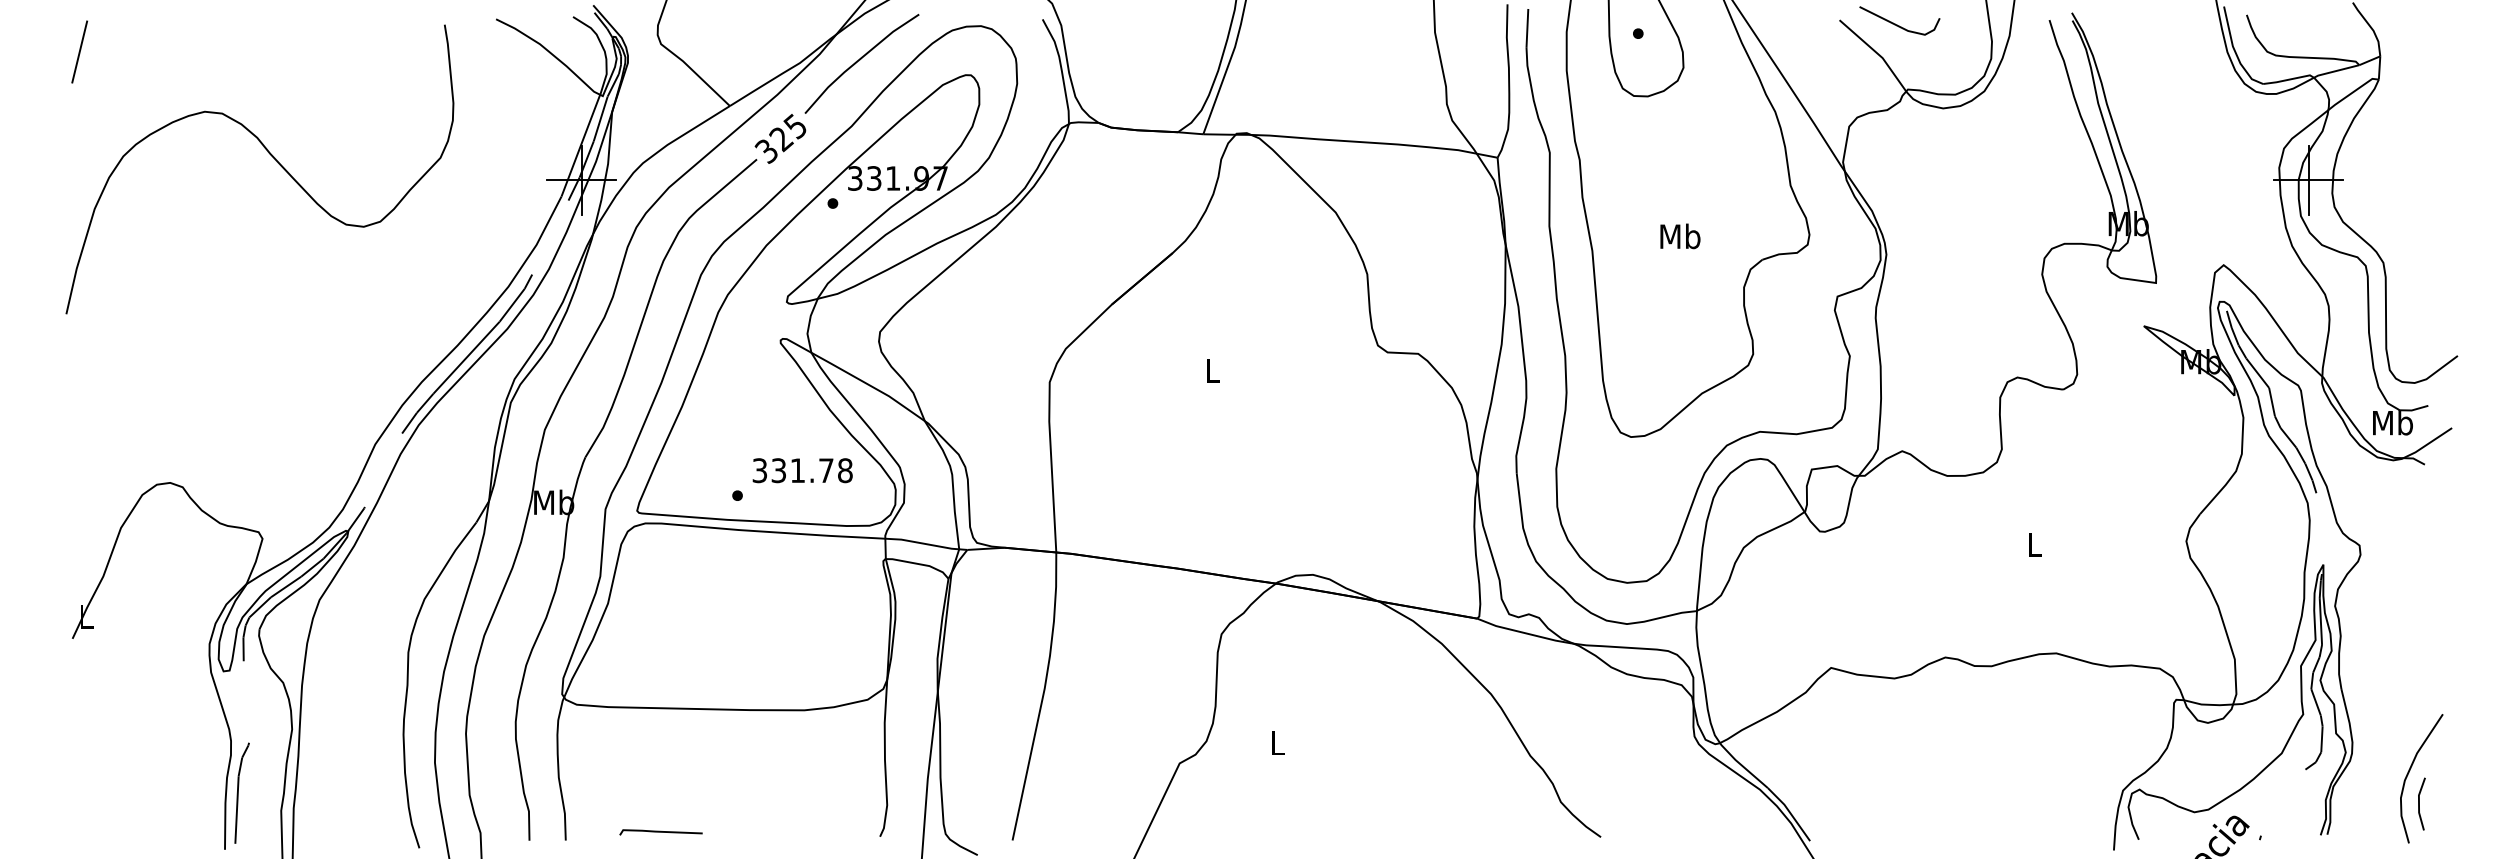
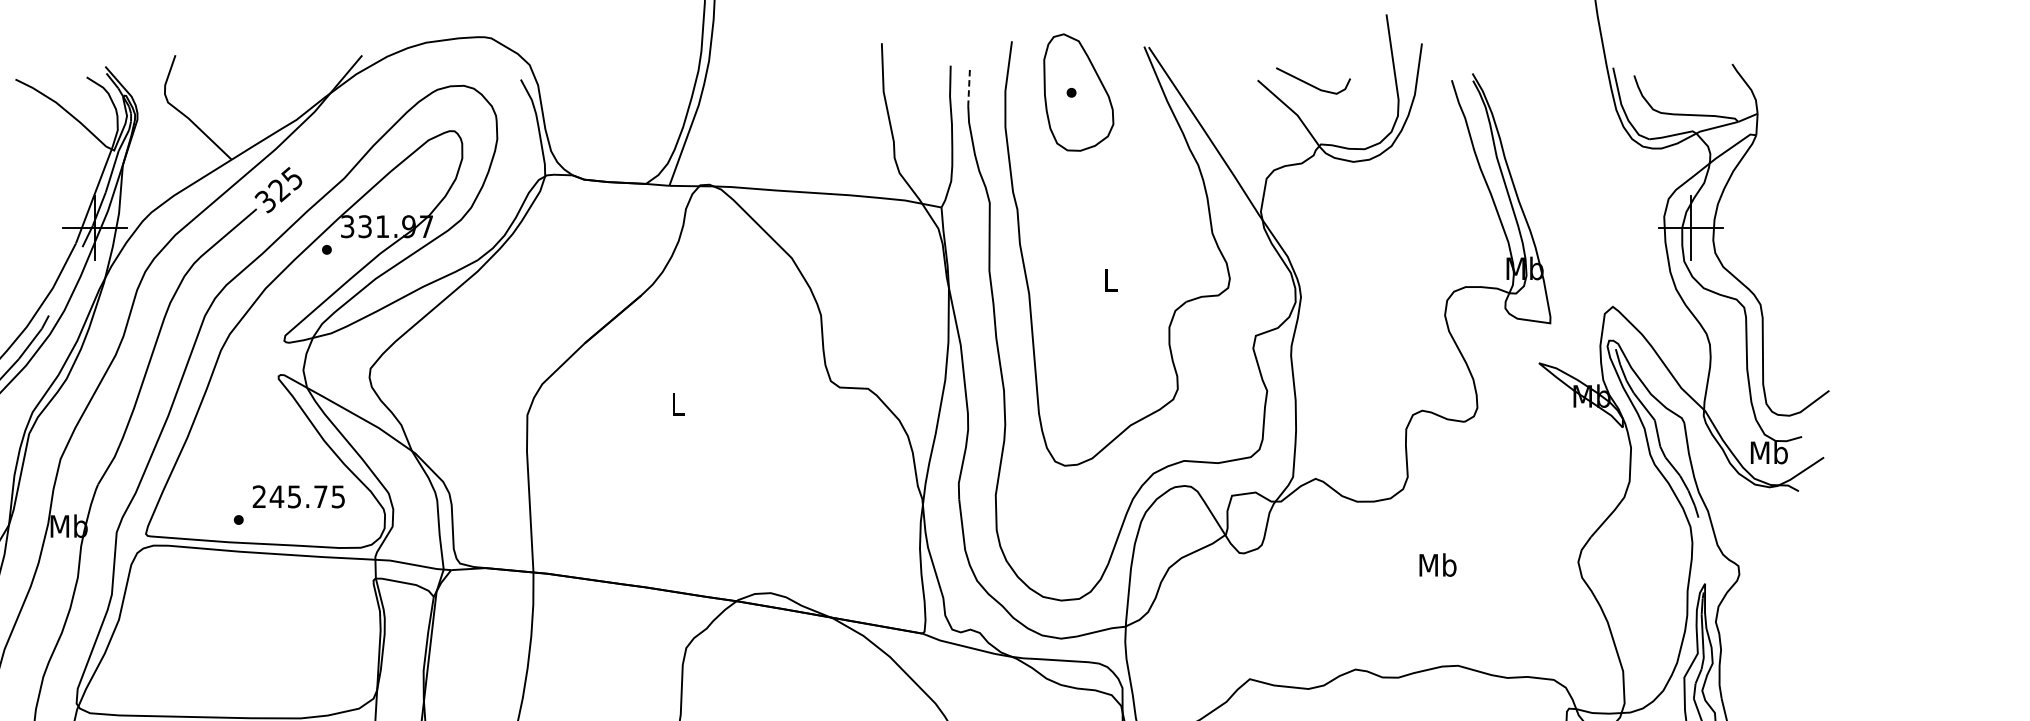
line: (1527, 28) -> (969, 88), solid -> dashed
line: (860, 60) -> (352, 117), removed
text: (1680, 236) -> (1110, 280), Mb -> L
text: (802, 470) -> (298, 496), 331.78 -> 245.75
text: (2034, 544) -> (1437, 565), L -> Mb

